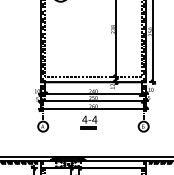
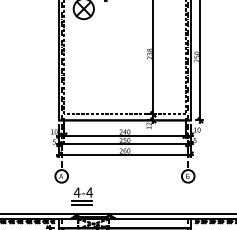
part: (88, 122) -> (81, 196), moved

